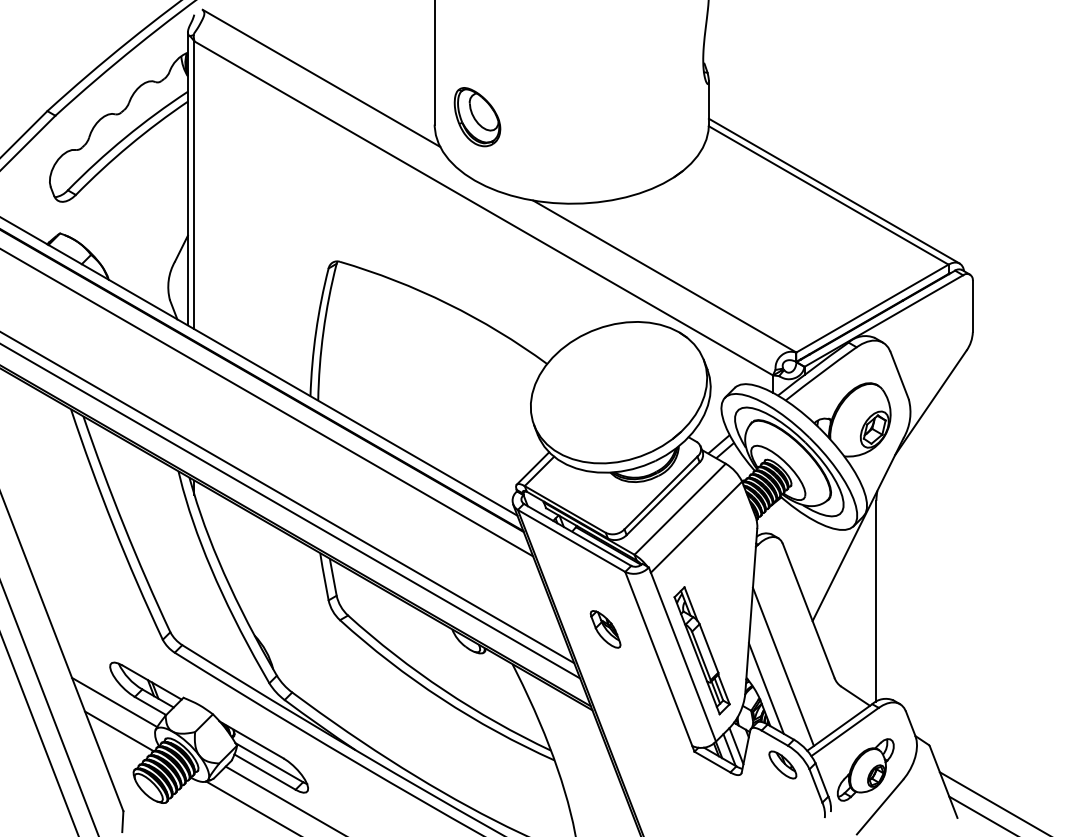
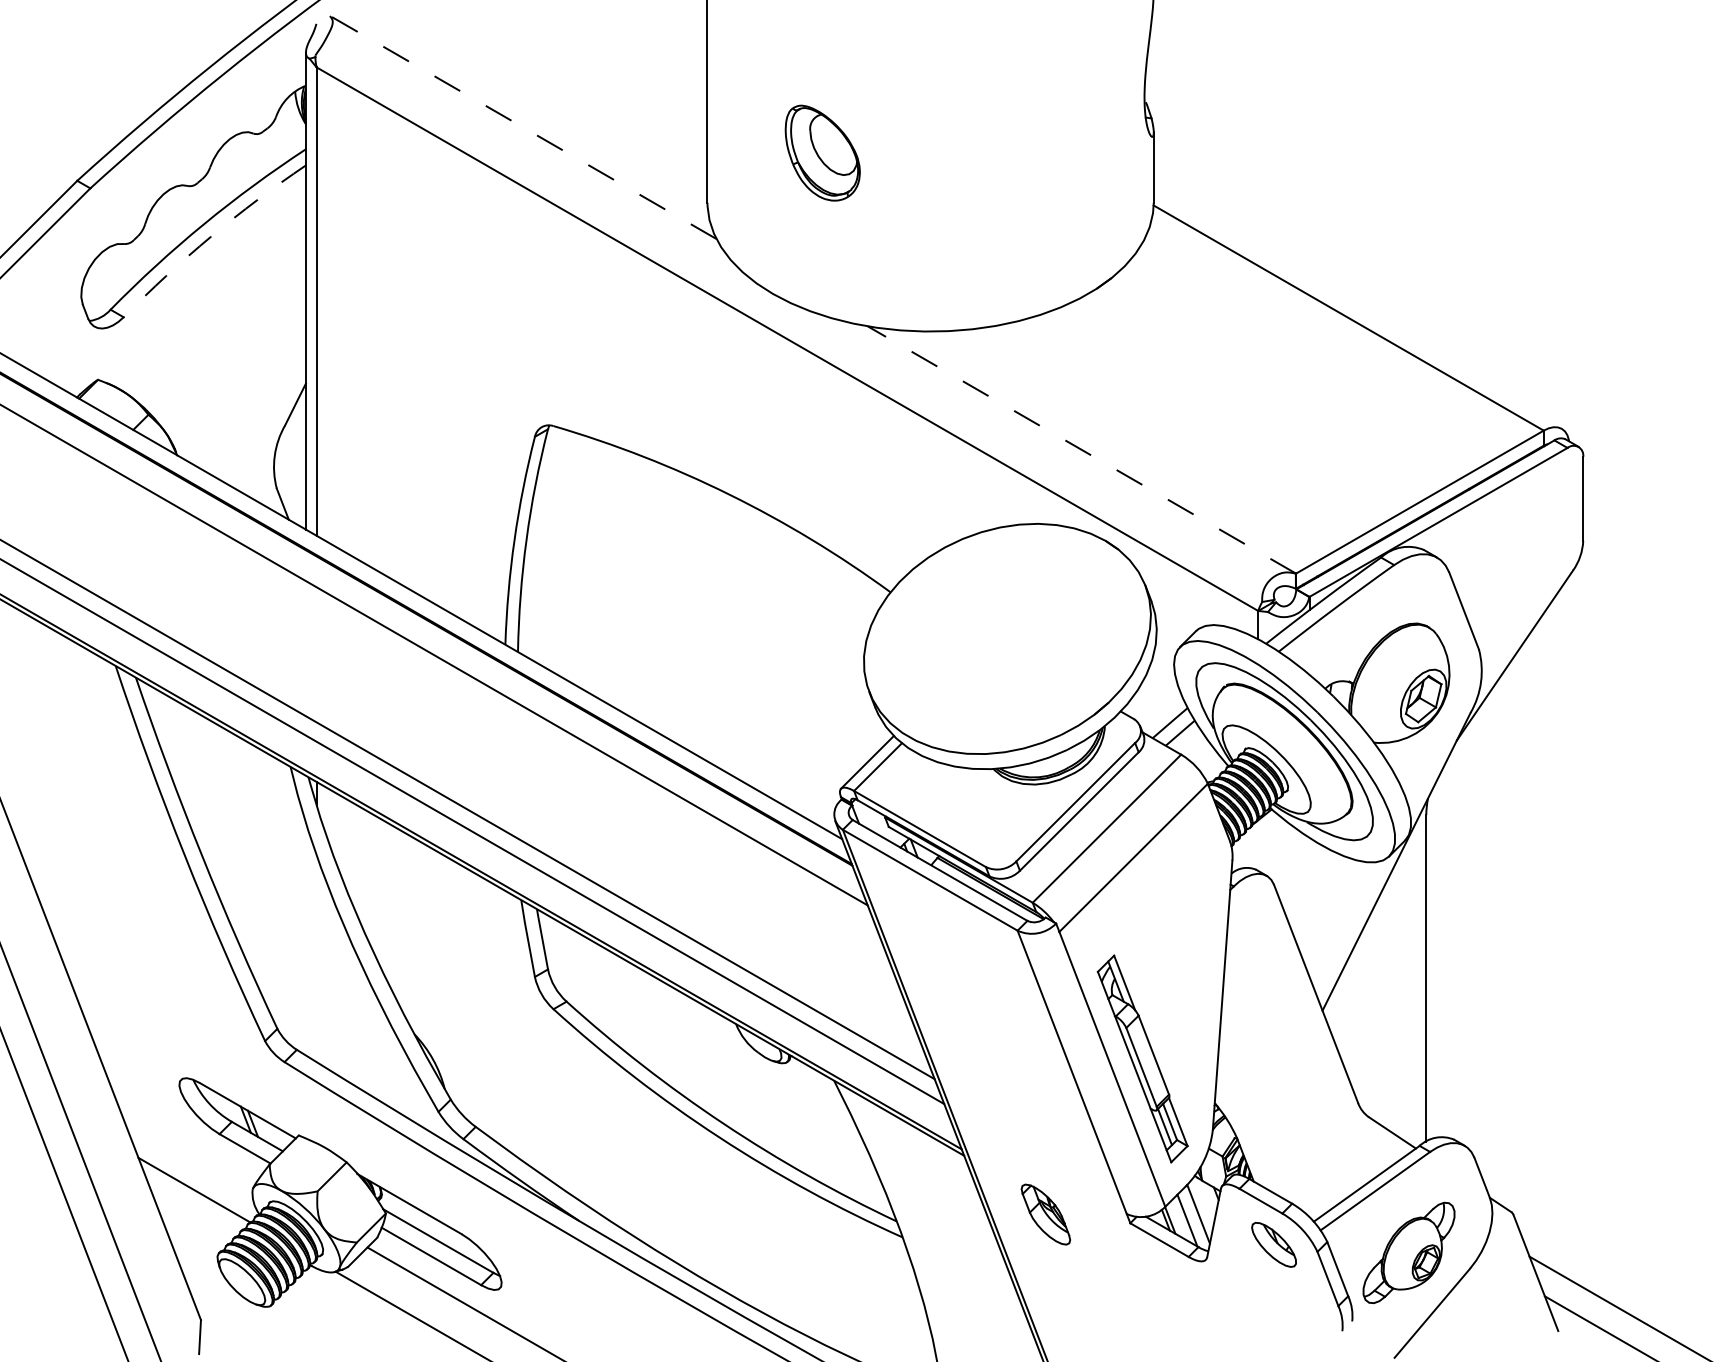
line: (321, 78) -> (523, 127), solid -> dashed
part: (477, 117) -> (822, 153), moved
arc: (129, 145) -> (210, 236), solid -> dashed
line: (833, 190) -> (1356, 309), removed
line: (664, 276) -> (1081, 449), solid -> dashed
part: (605, 629) -> (1045, 1214), moved
line: (782, 666) -> (1273, 1084), removed
line: (765, 688) -> (1245, 1120), removed
line: (114, 702) -> (186, 1143), removed

